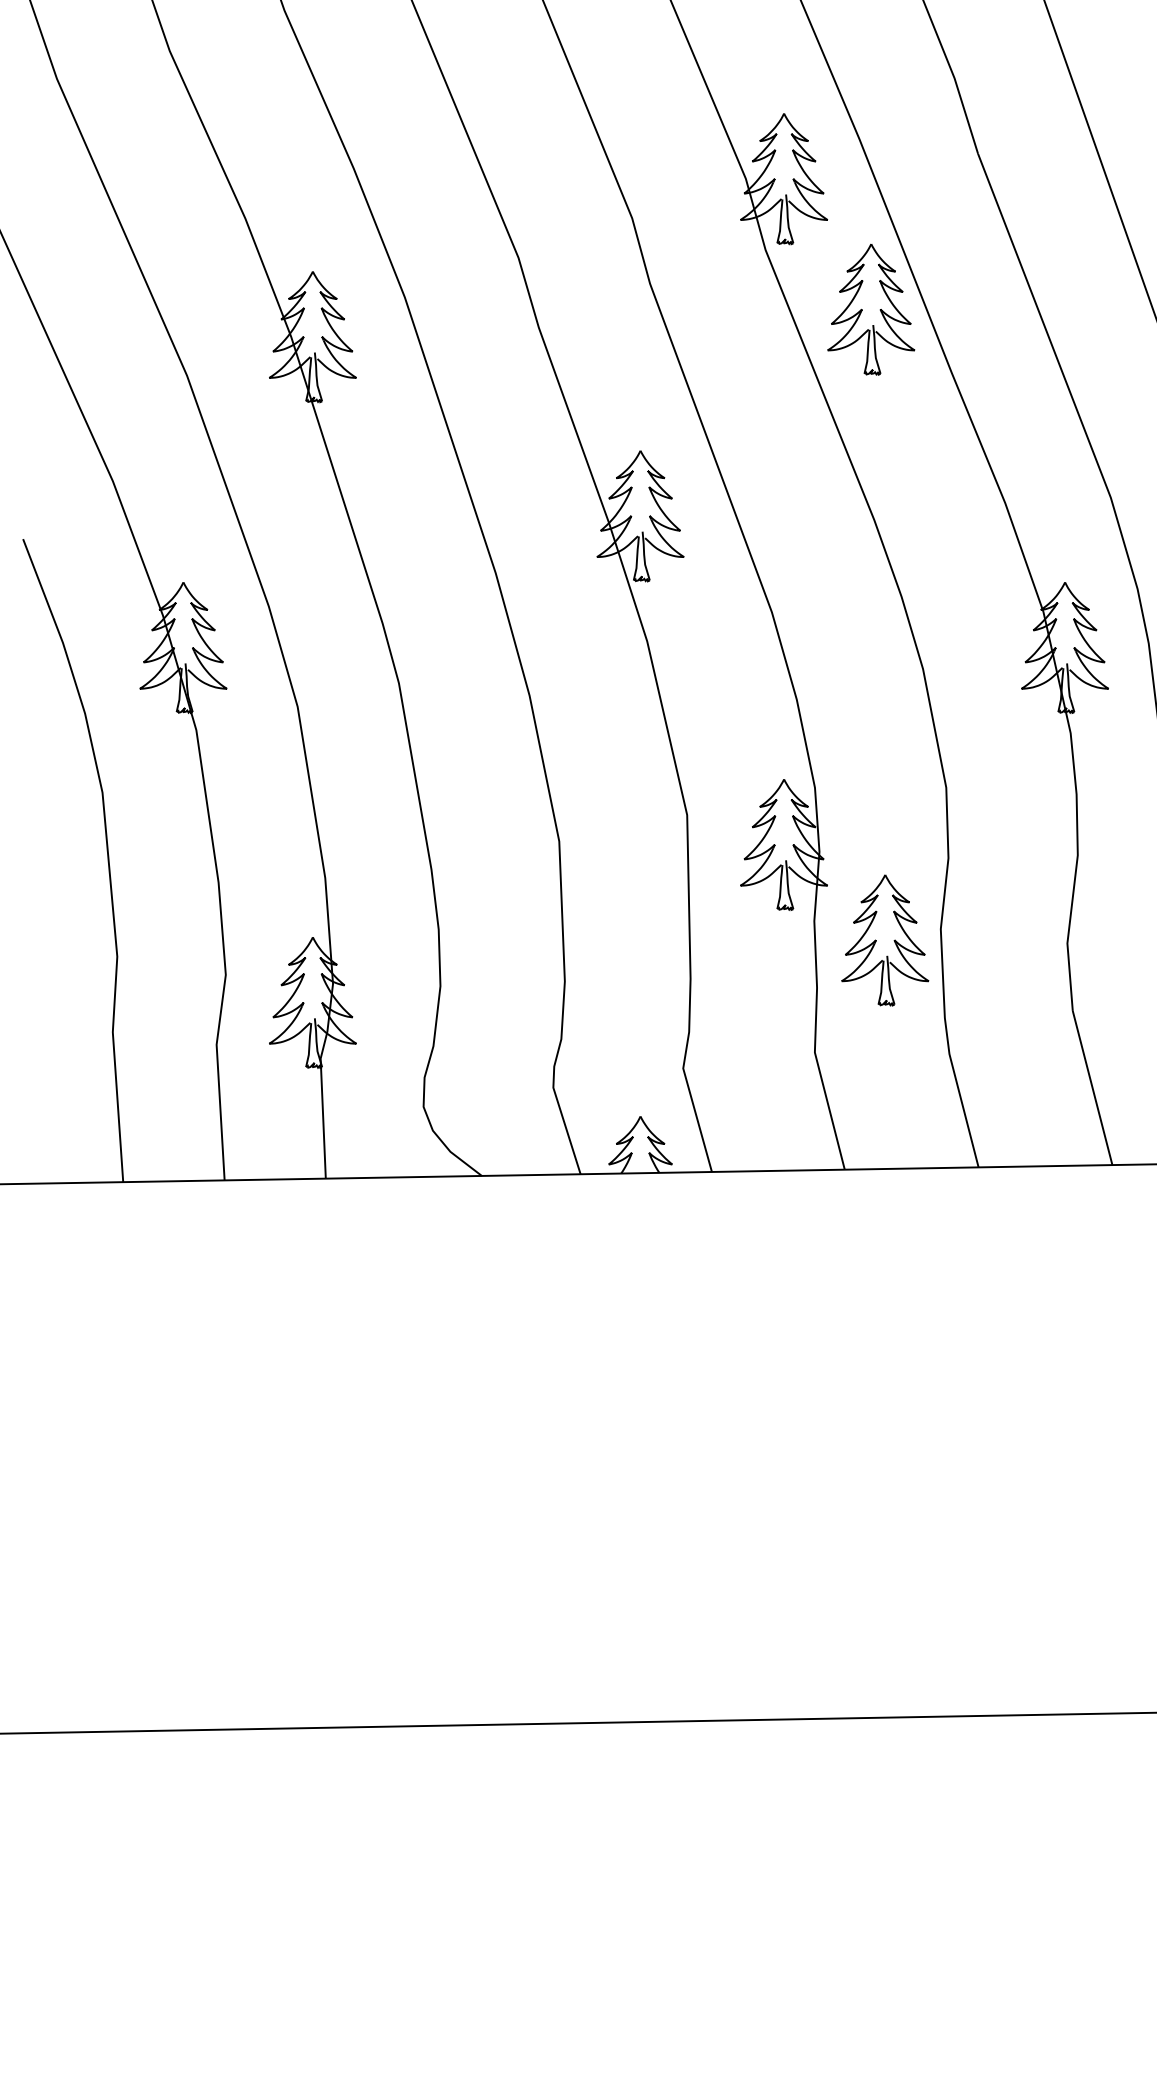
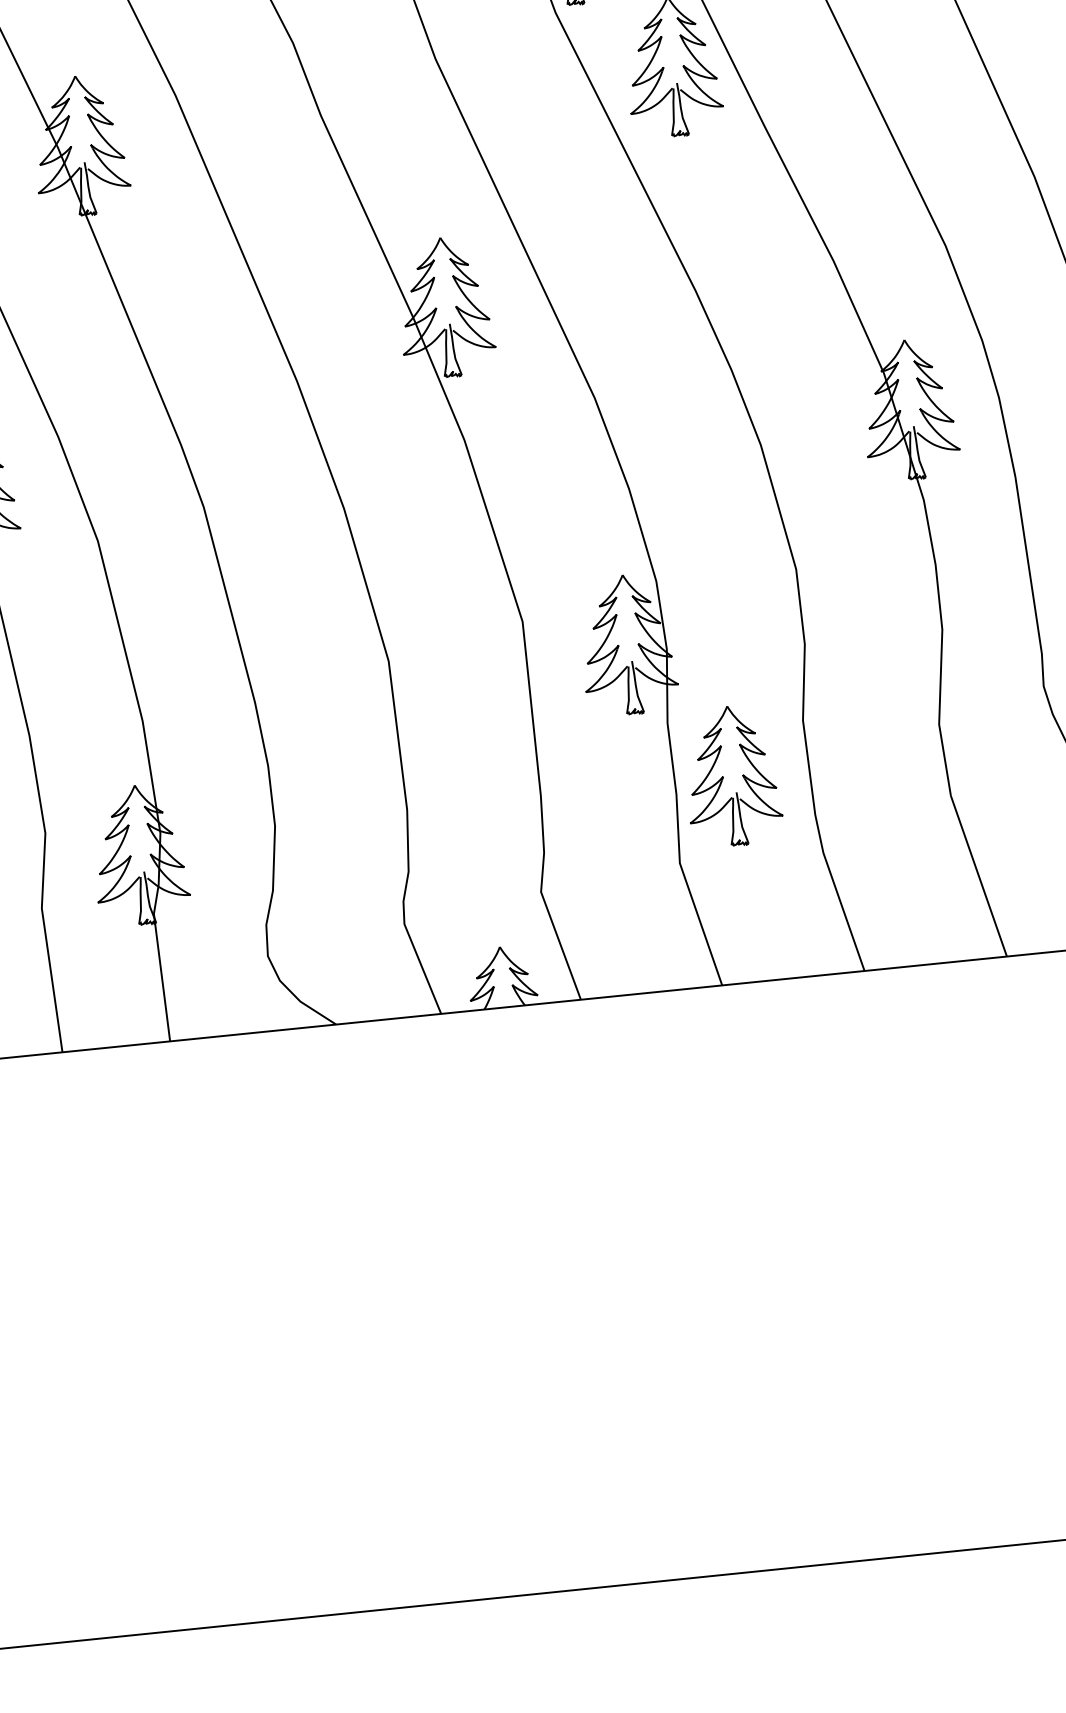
part: (885, 940) -> (733, 776), moved

